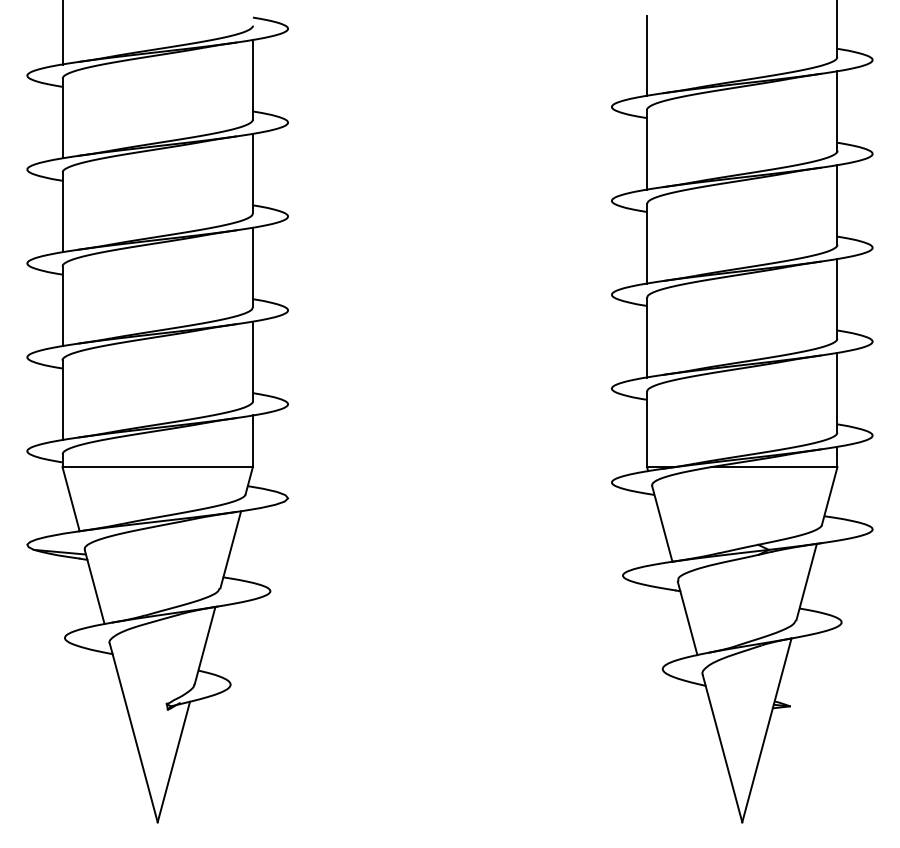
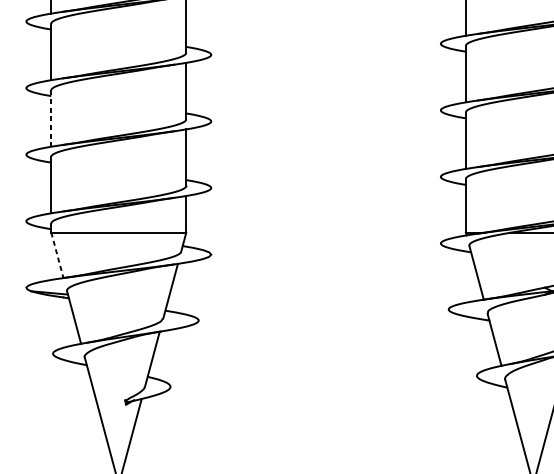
line: (62, 306) -> (51, 118), solid -> dashed
line: (71, 499) -> (57, 255), solid -> dashed

